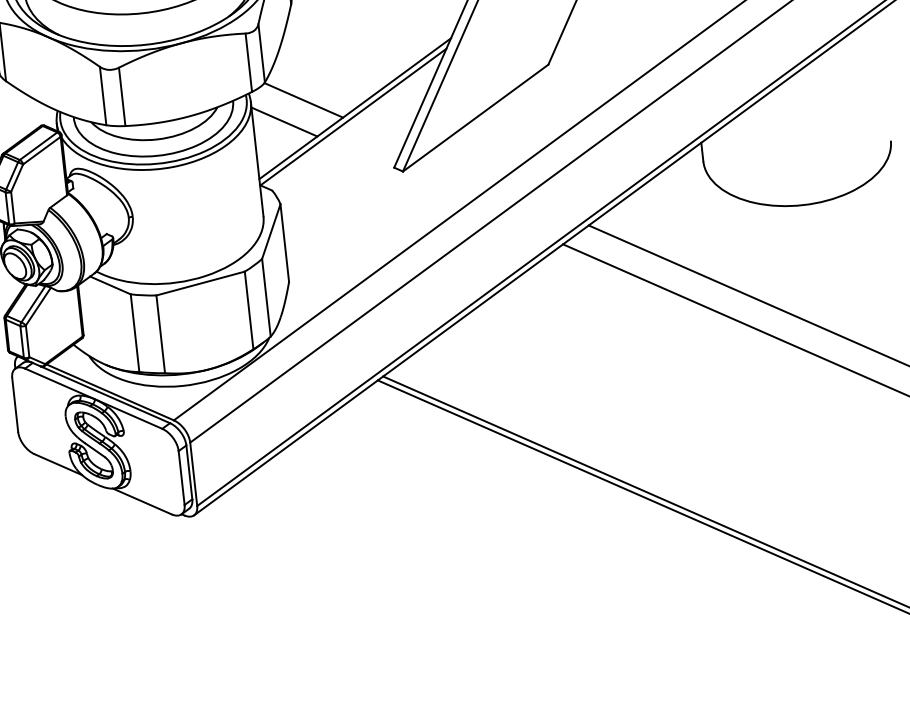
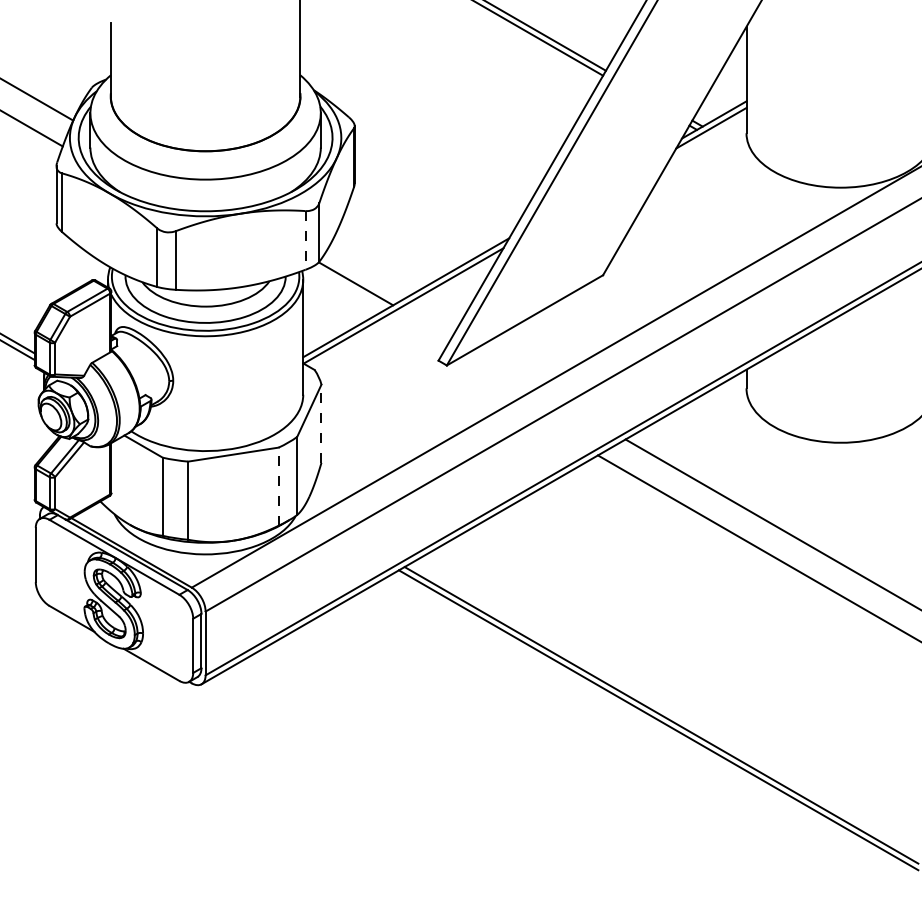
line: (248, 62) -> (305, 240), solid -> dashed
line: (284, 122) -> (334, 303), removed
line: (284, 242) -> (321, 423), solid -> dashed
line: (248, 310) -> (278, 486), solid -> dashed

